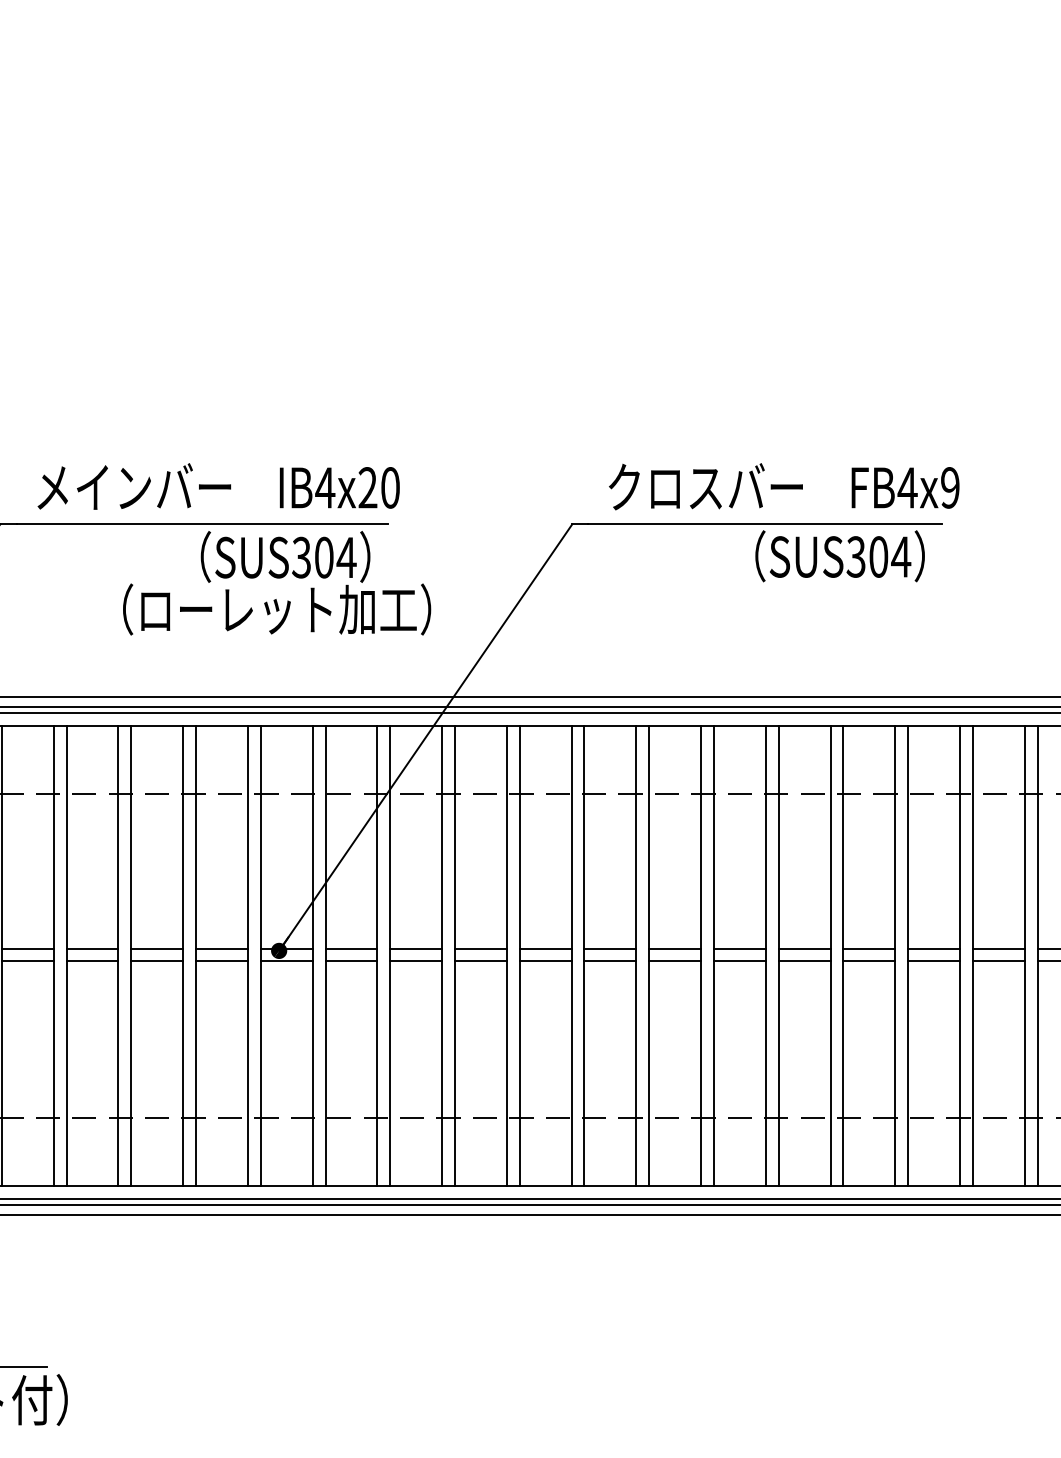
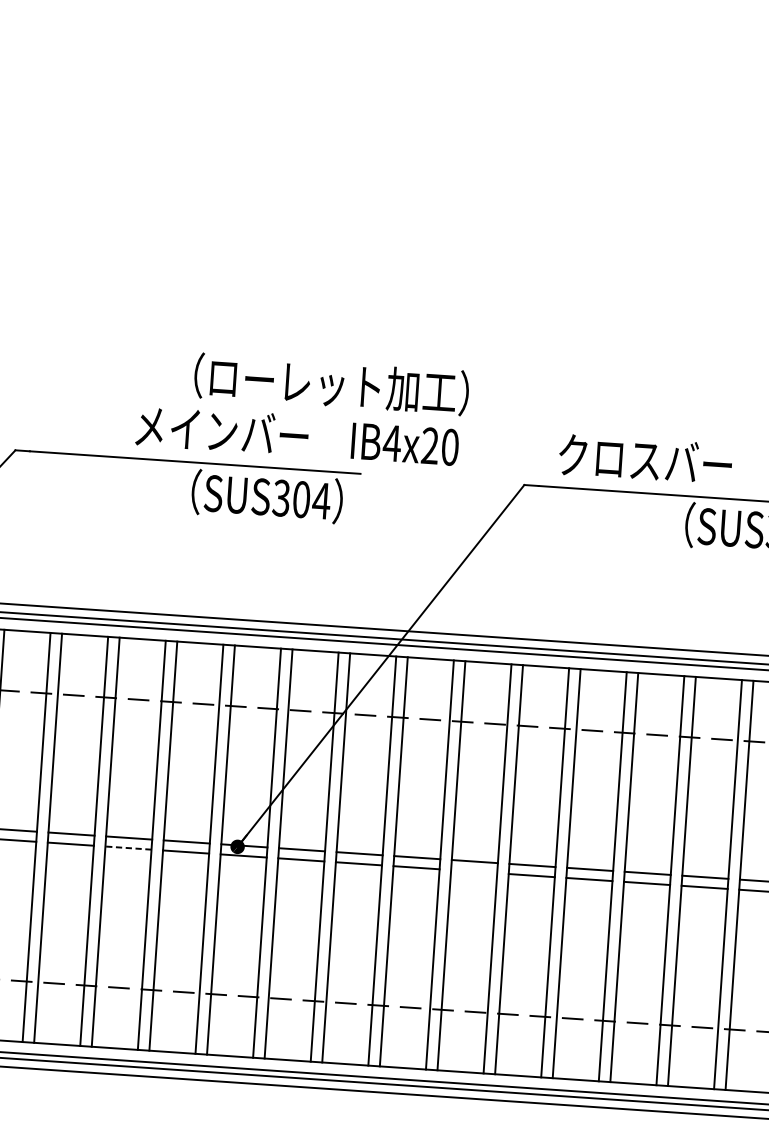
text: (218, 486) -> (297, 435), moved
text: (277, 609) -> (332, 384), moved
line: (157, 960) -> (128, 848), solid -> dashed
line: (545, 960) -> (474, 871), removed

